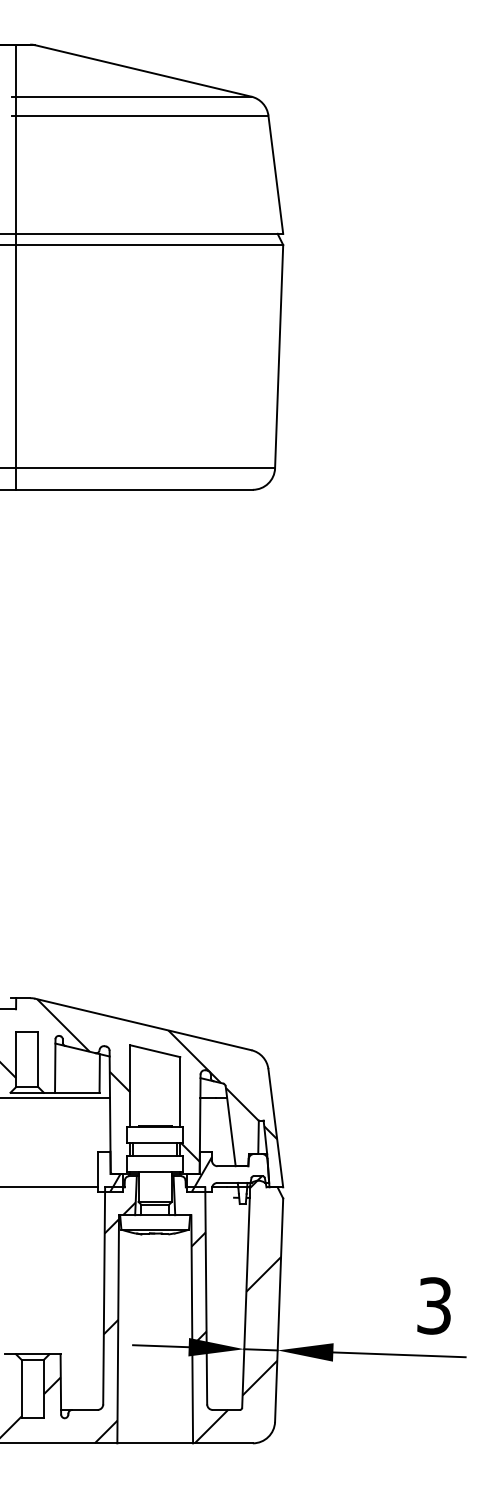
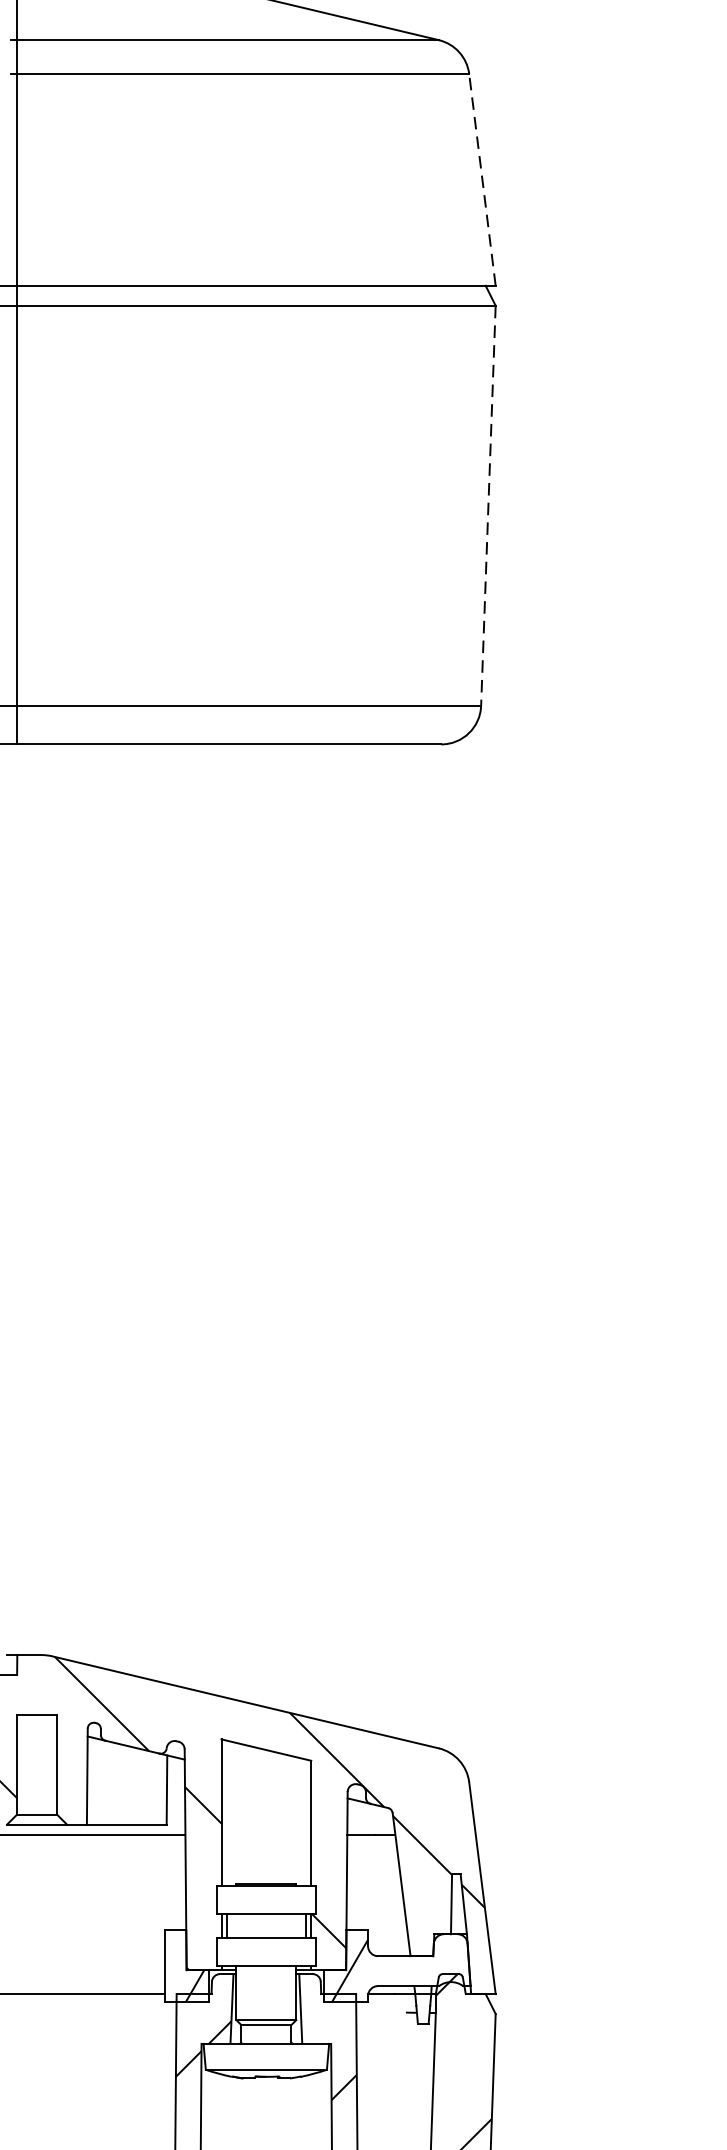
line: (275, 174) -> (481, 179), solid -> dashed
line: (279, 356) -> (489, 505), solid -> dashed

